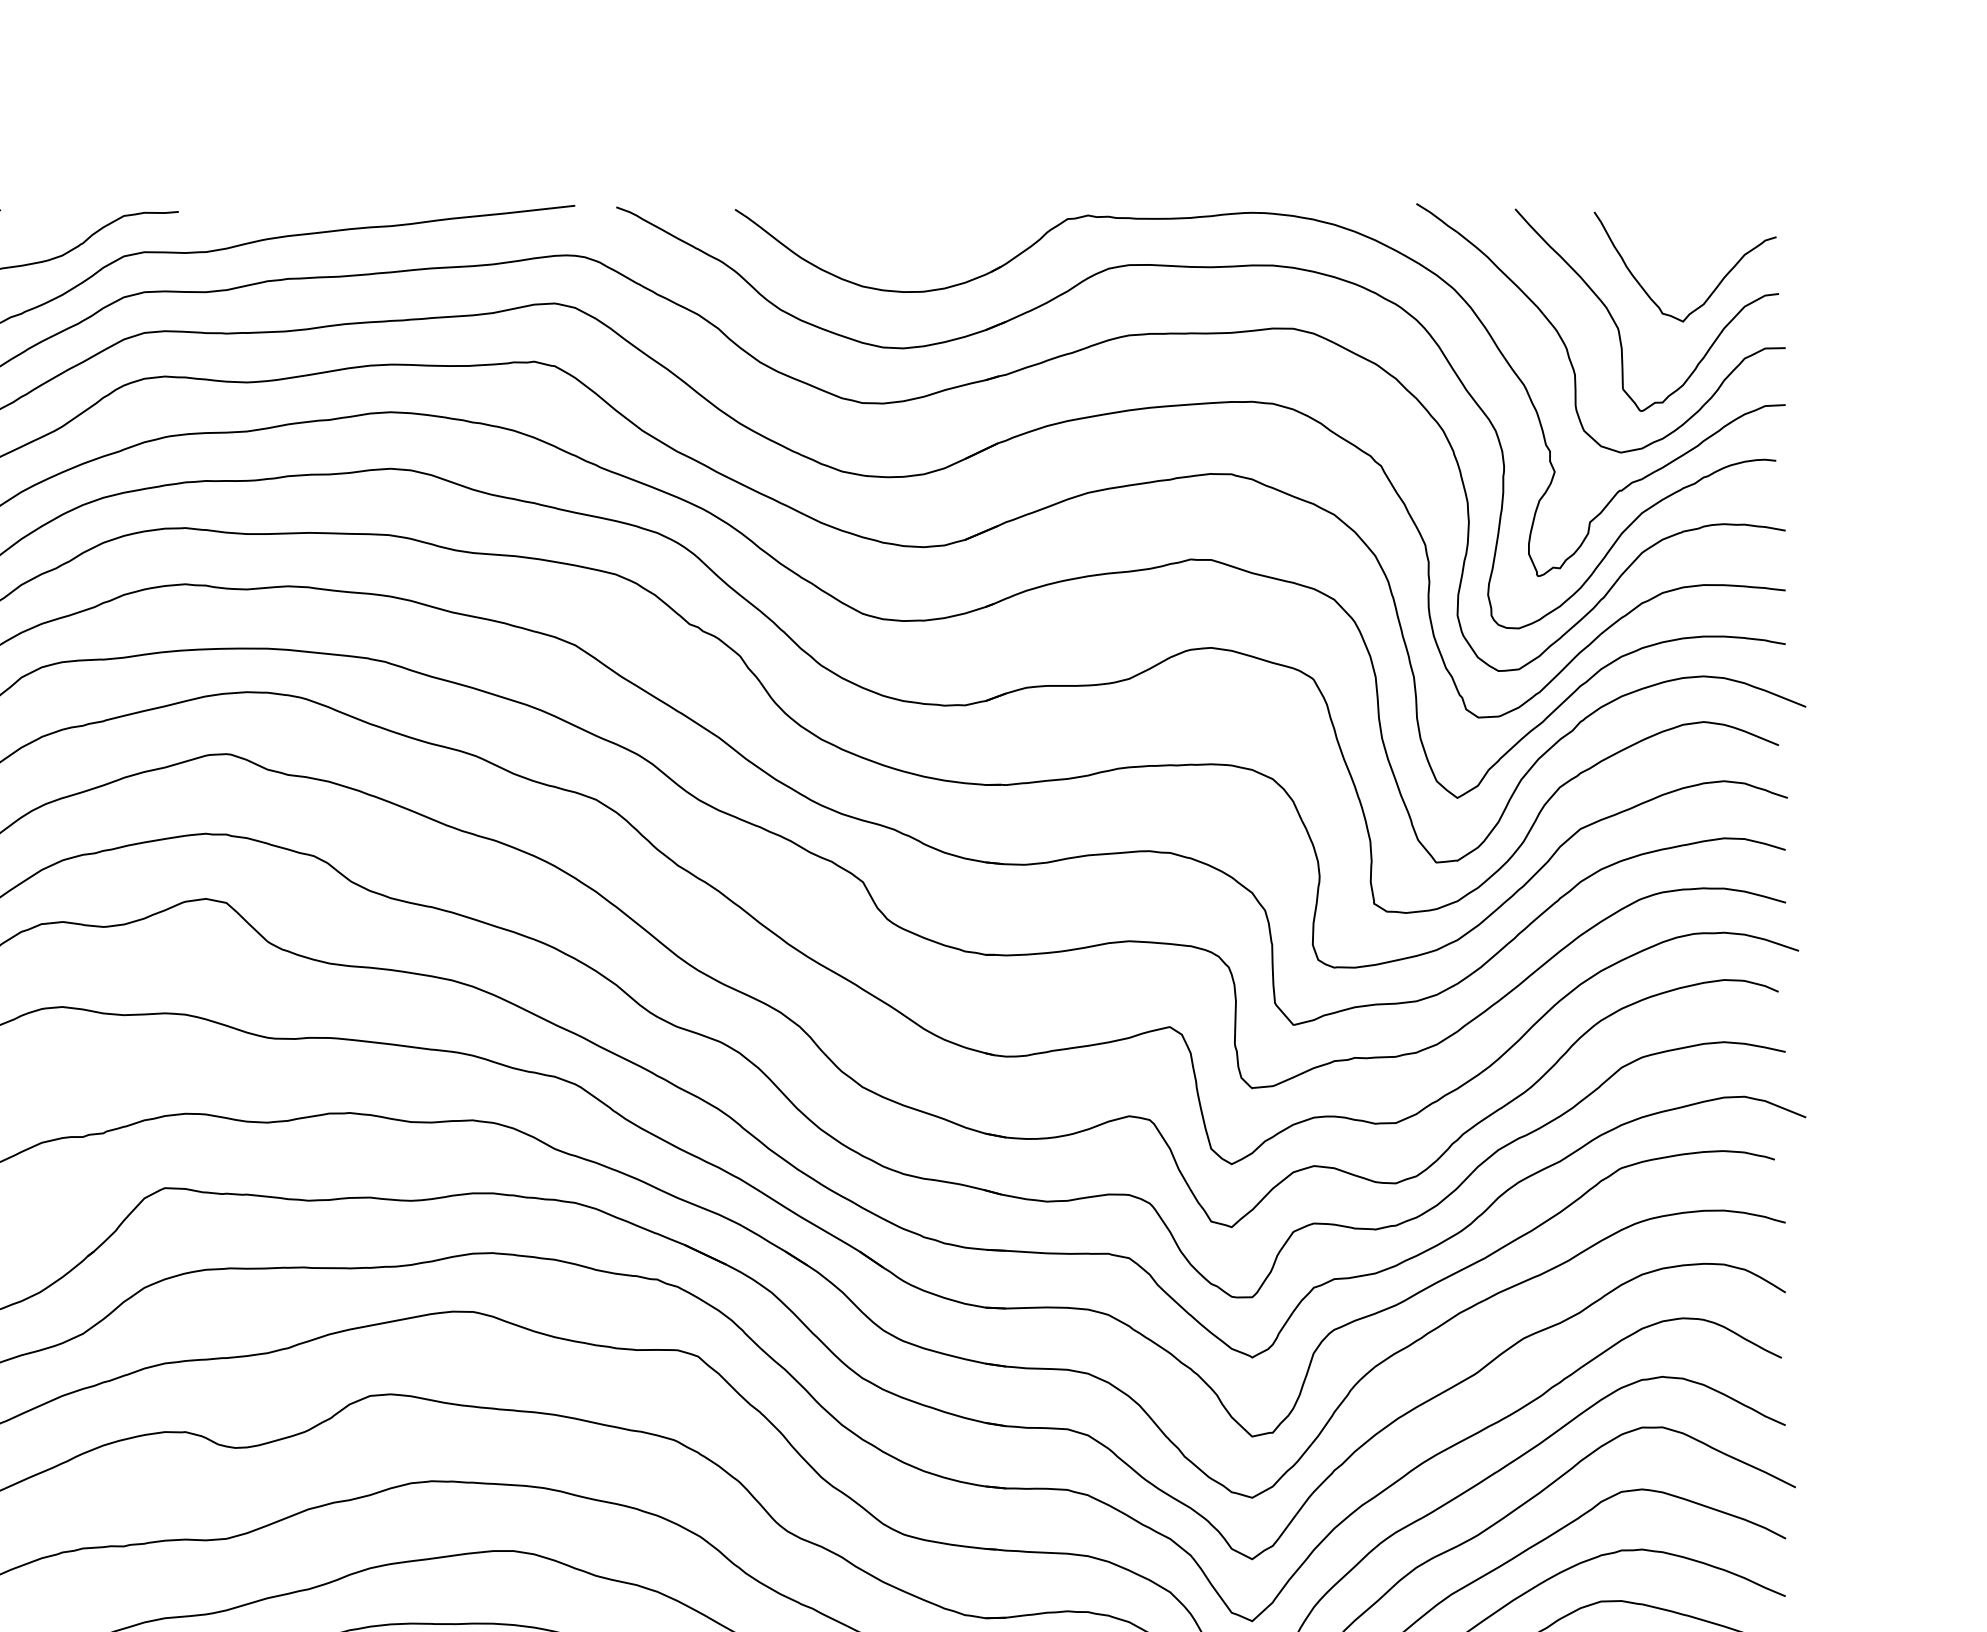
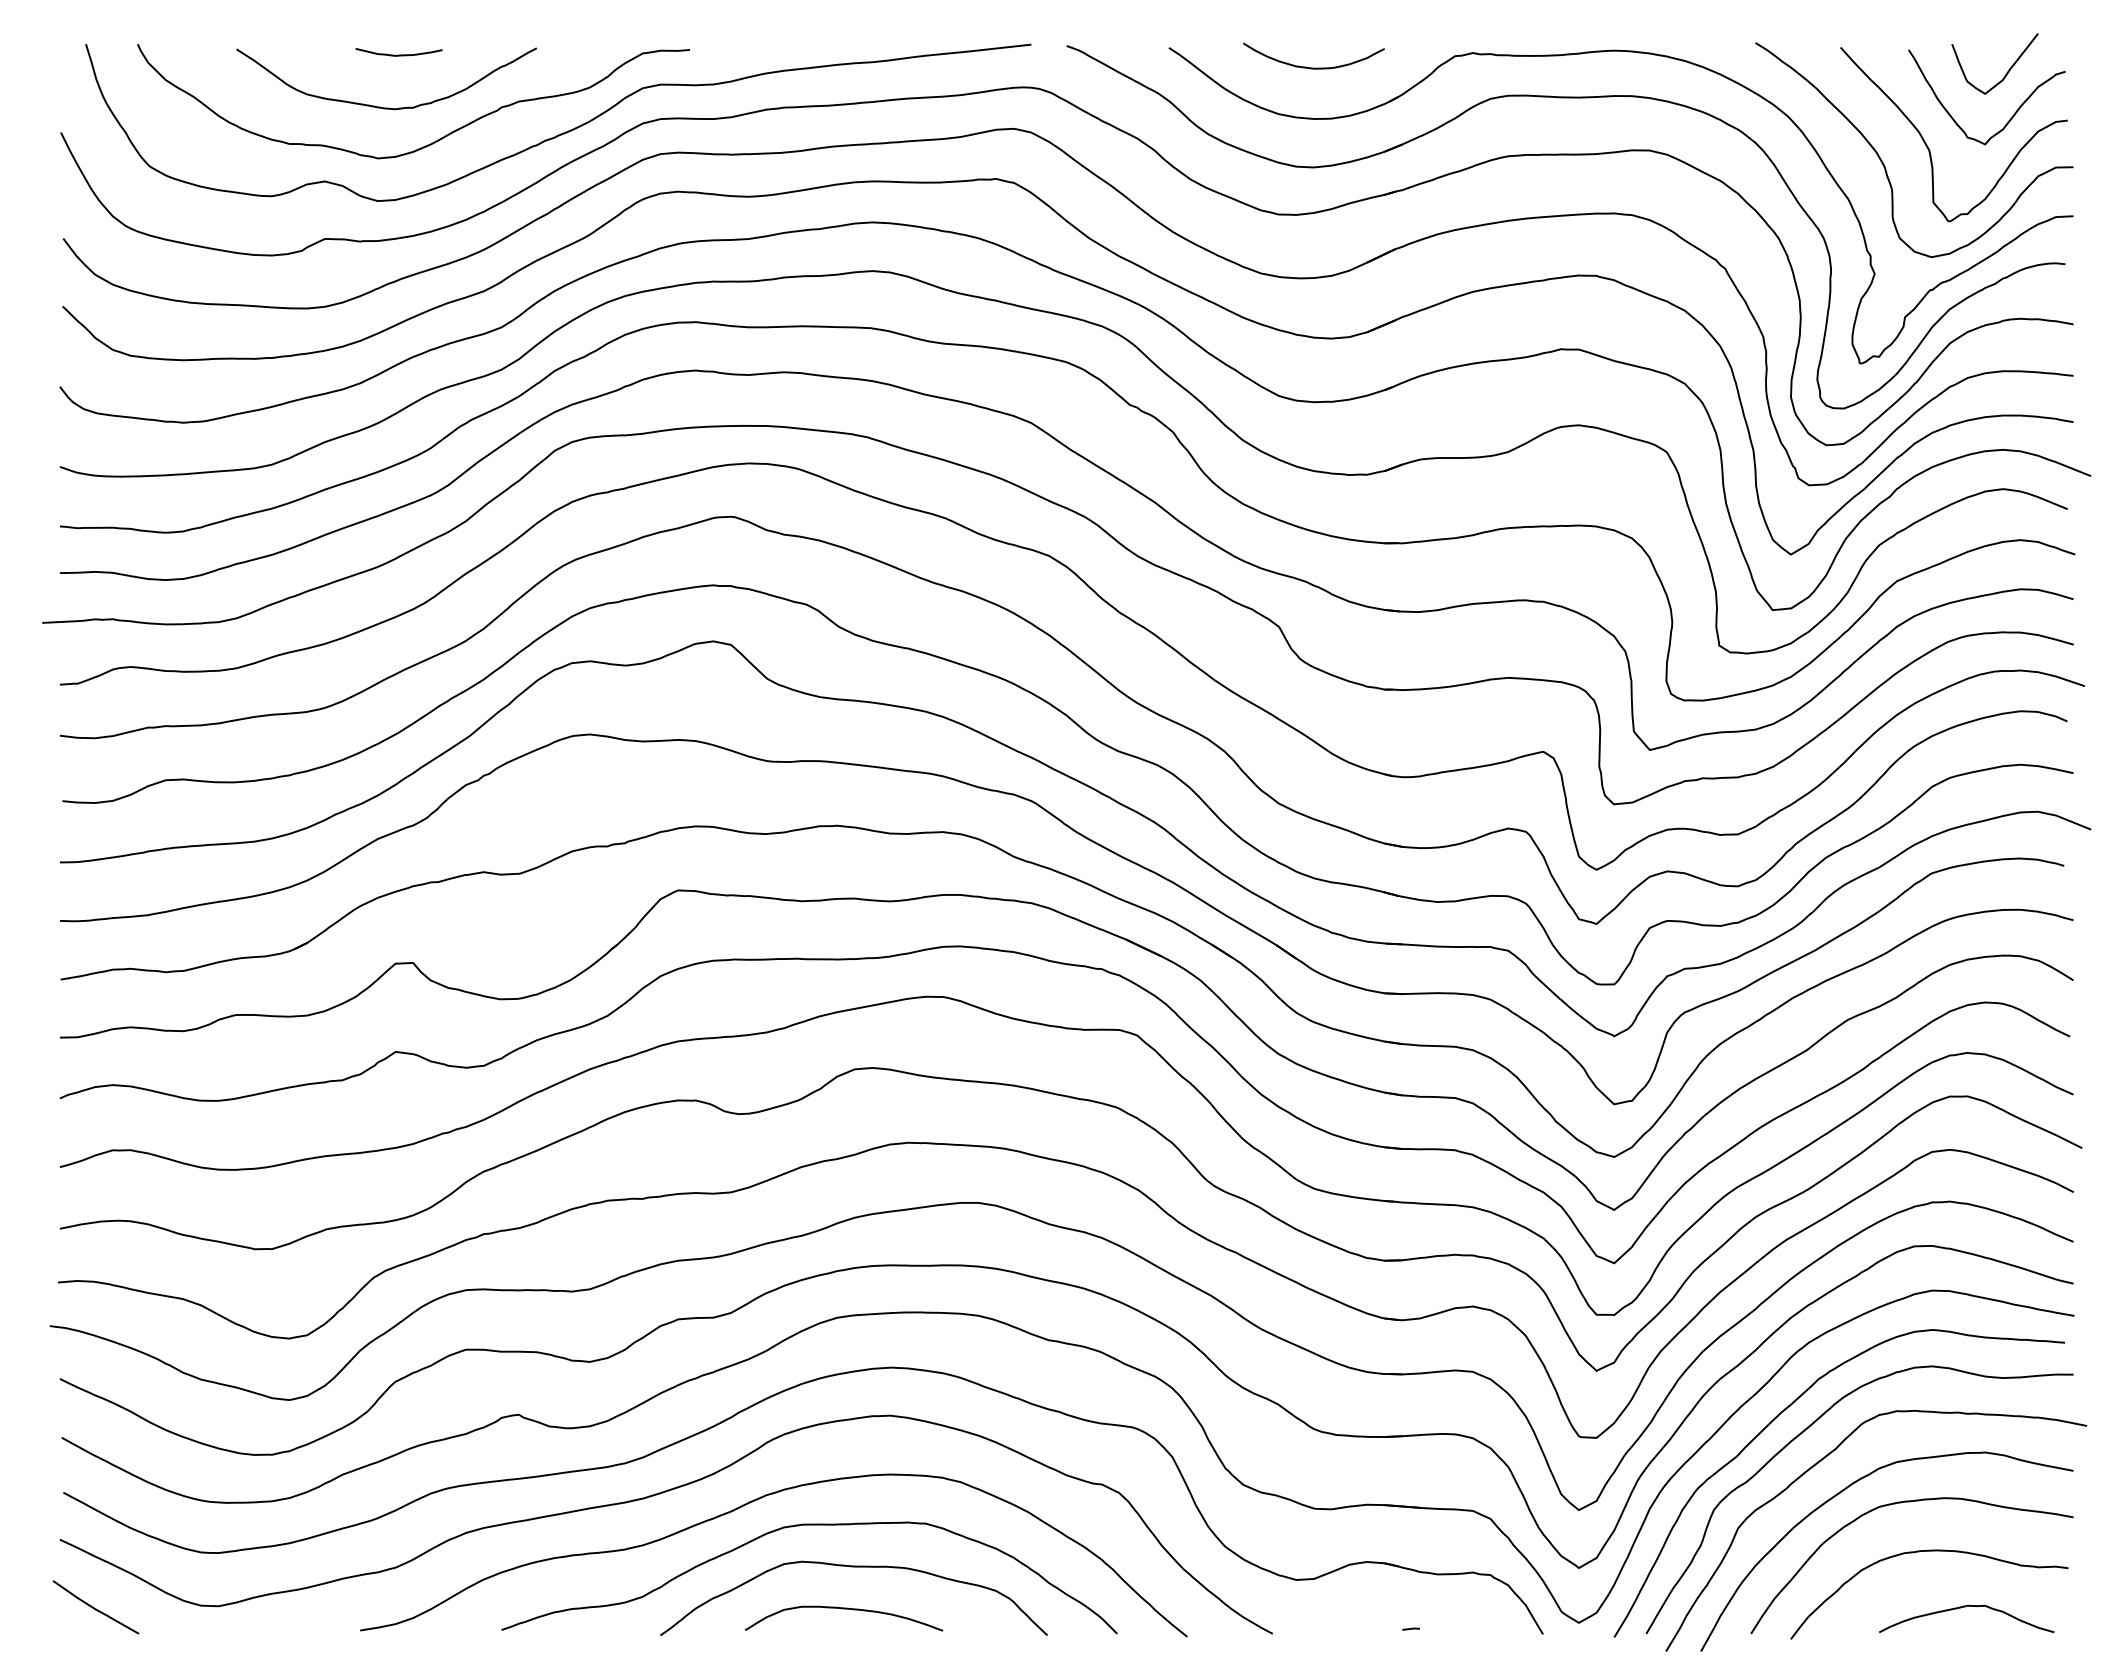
curve: (902, 232) -> (1313, 67), added
curve: (1707, 238) -> (2006, 72), added

